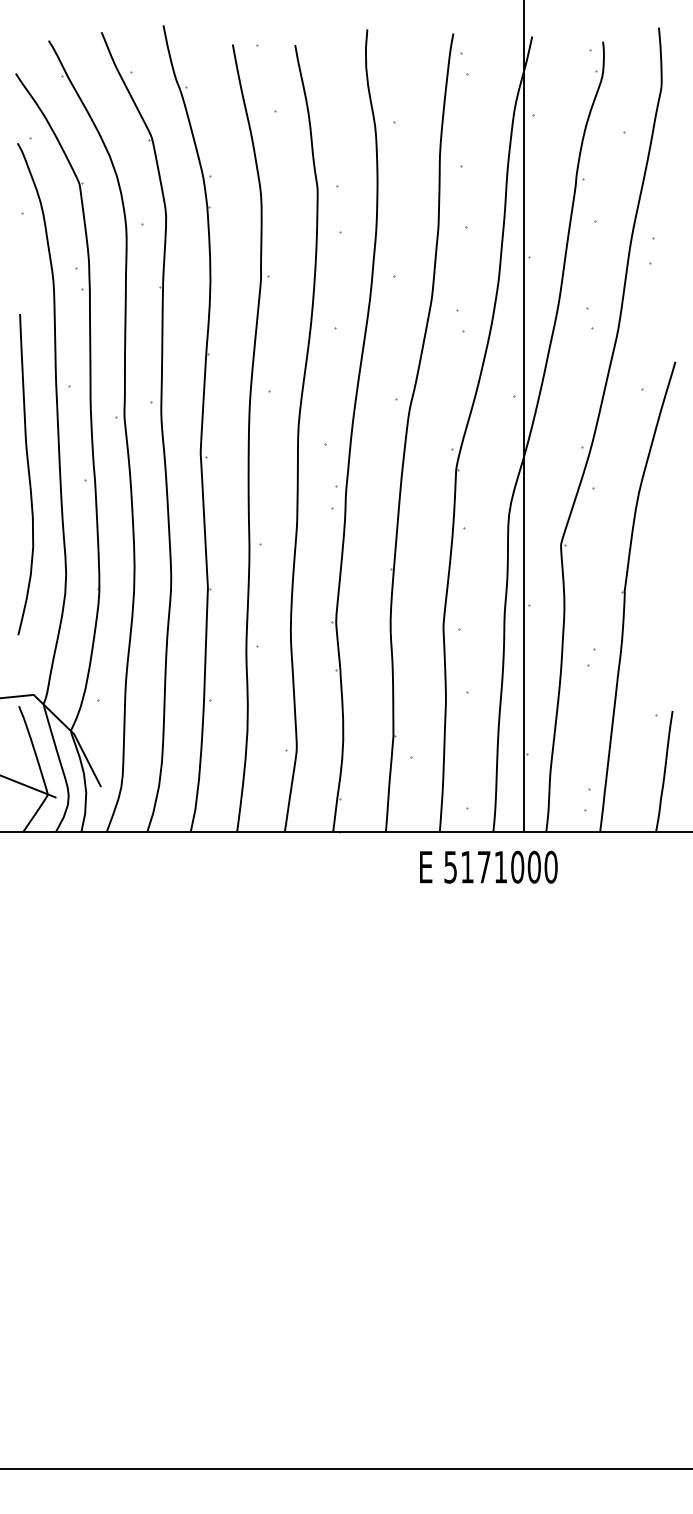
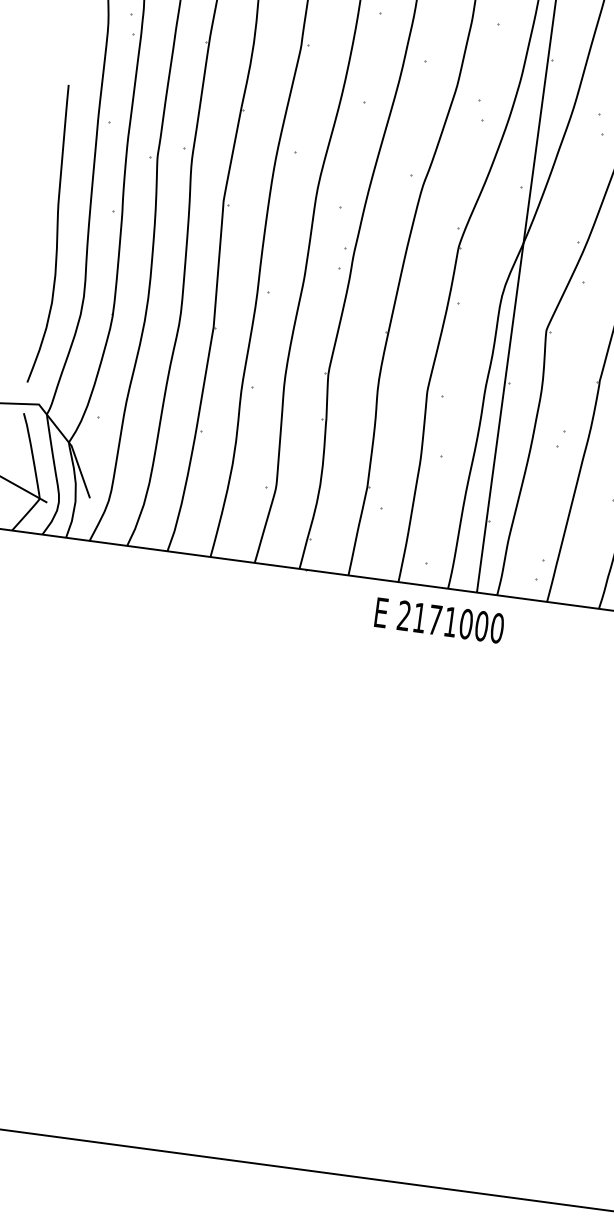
curve: (28, 474) -> (56, 234), moved
text: (450, 866) -> (404, 615), 5171000 -> 2171000

